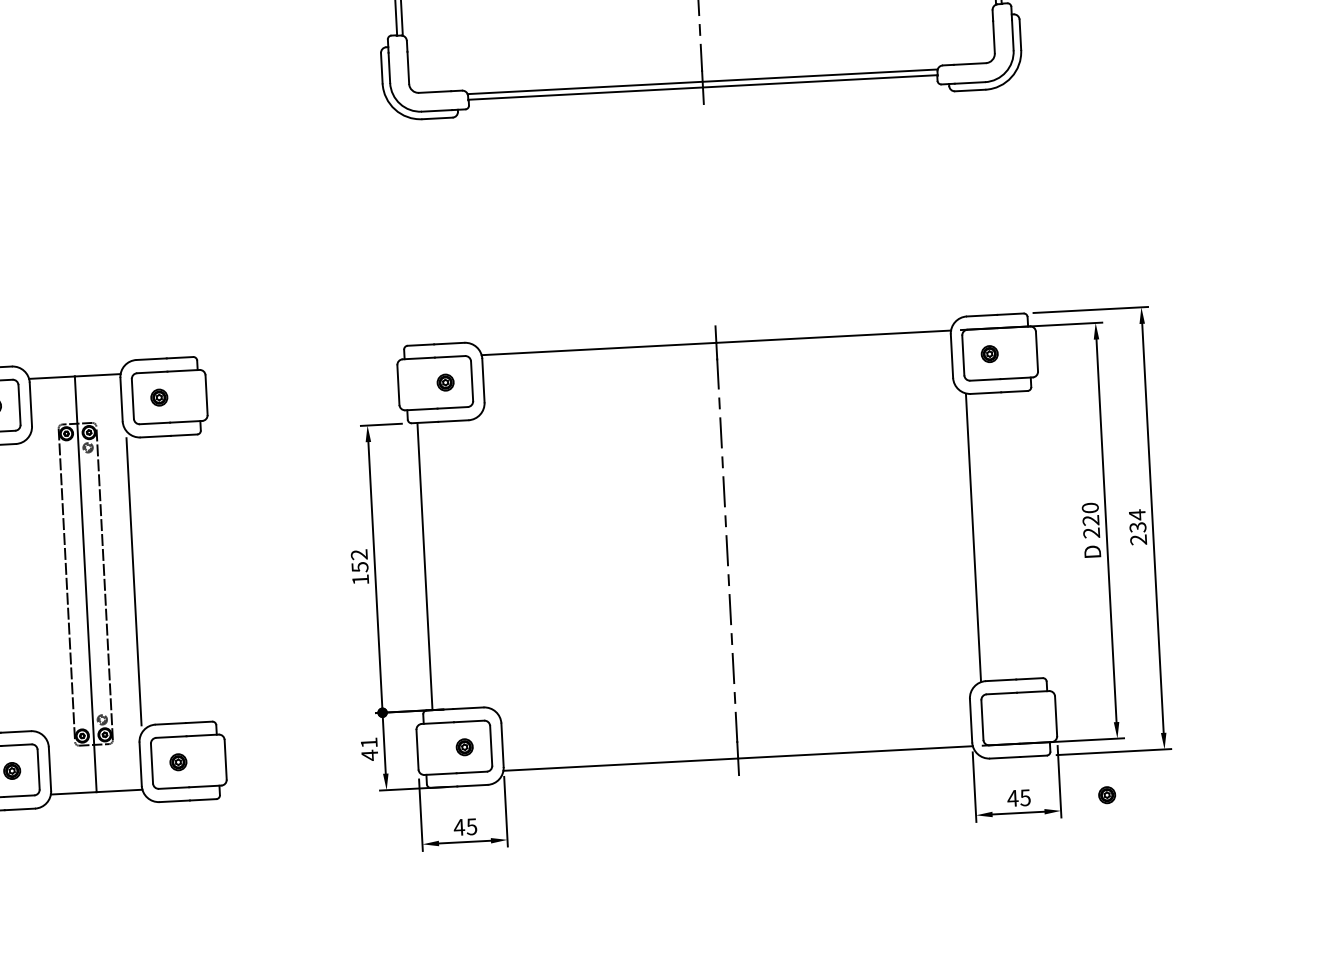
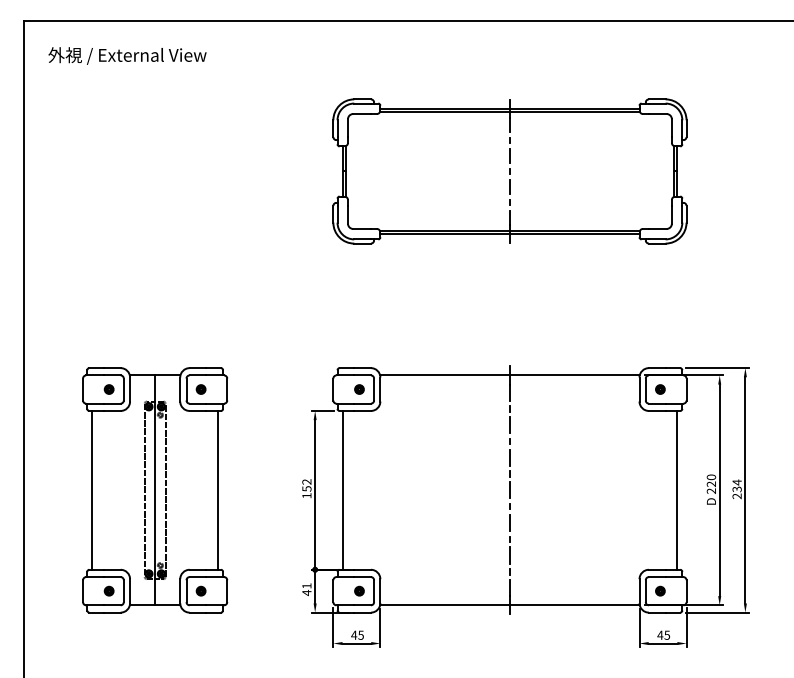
line: (974, 536) -> (677, 489), moved
line: (133, 580) -> (217, 489), moved
part: (1107, 793) -> (660, 590), moved

